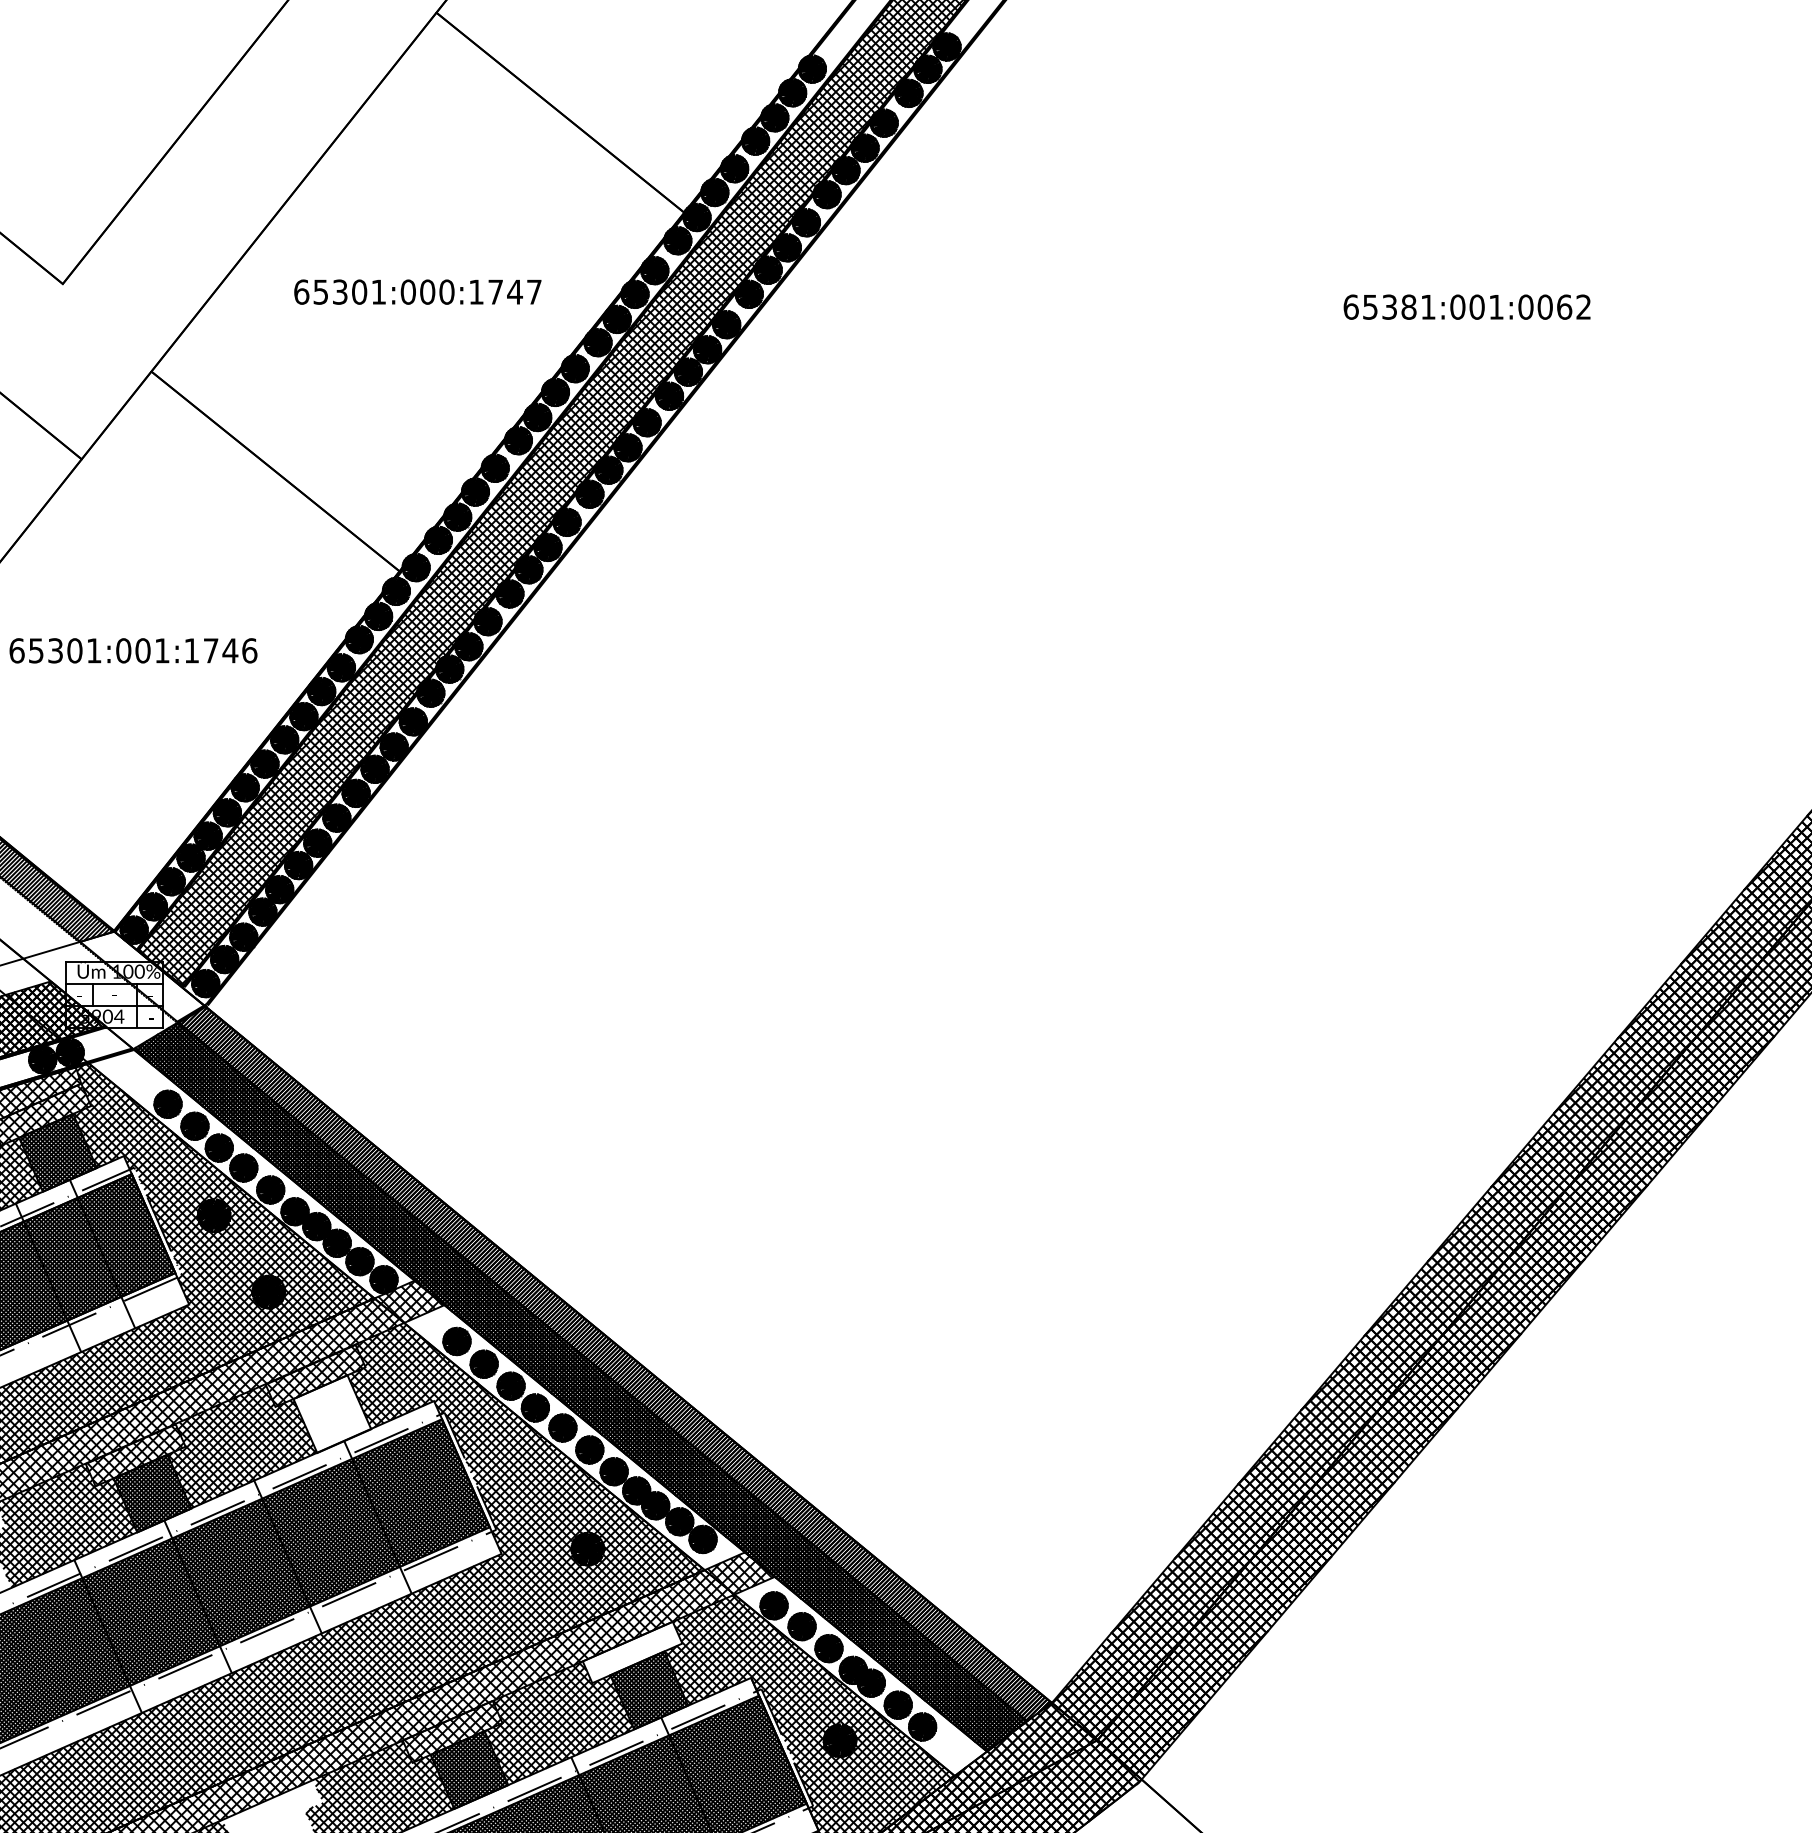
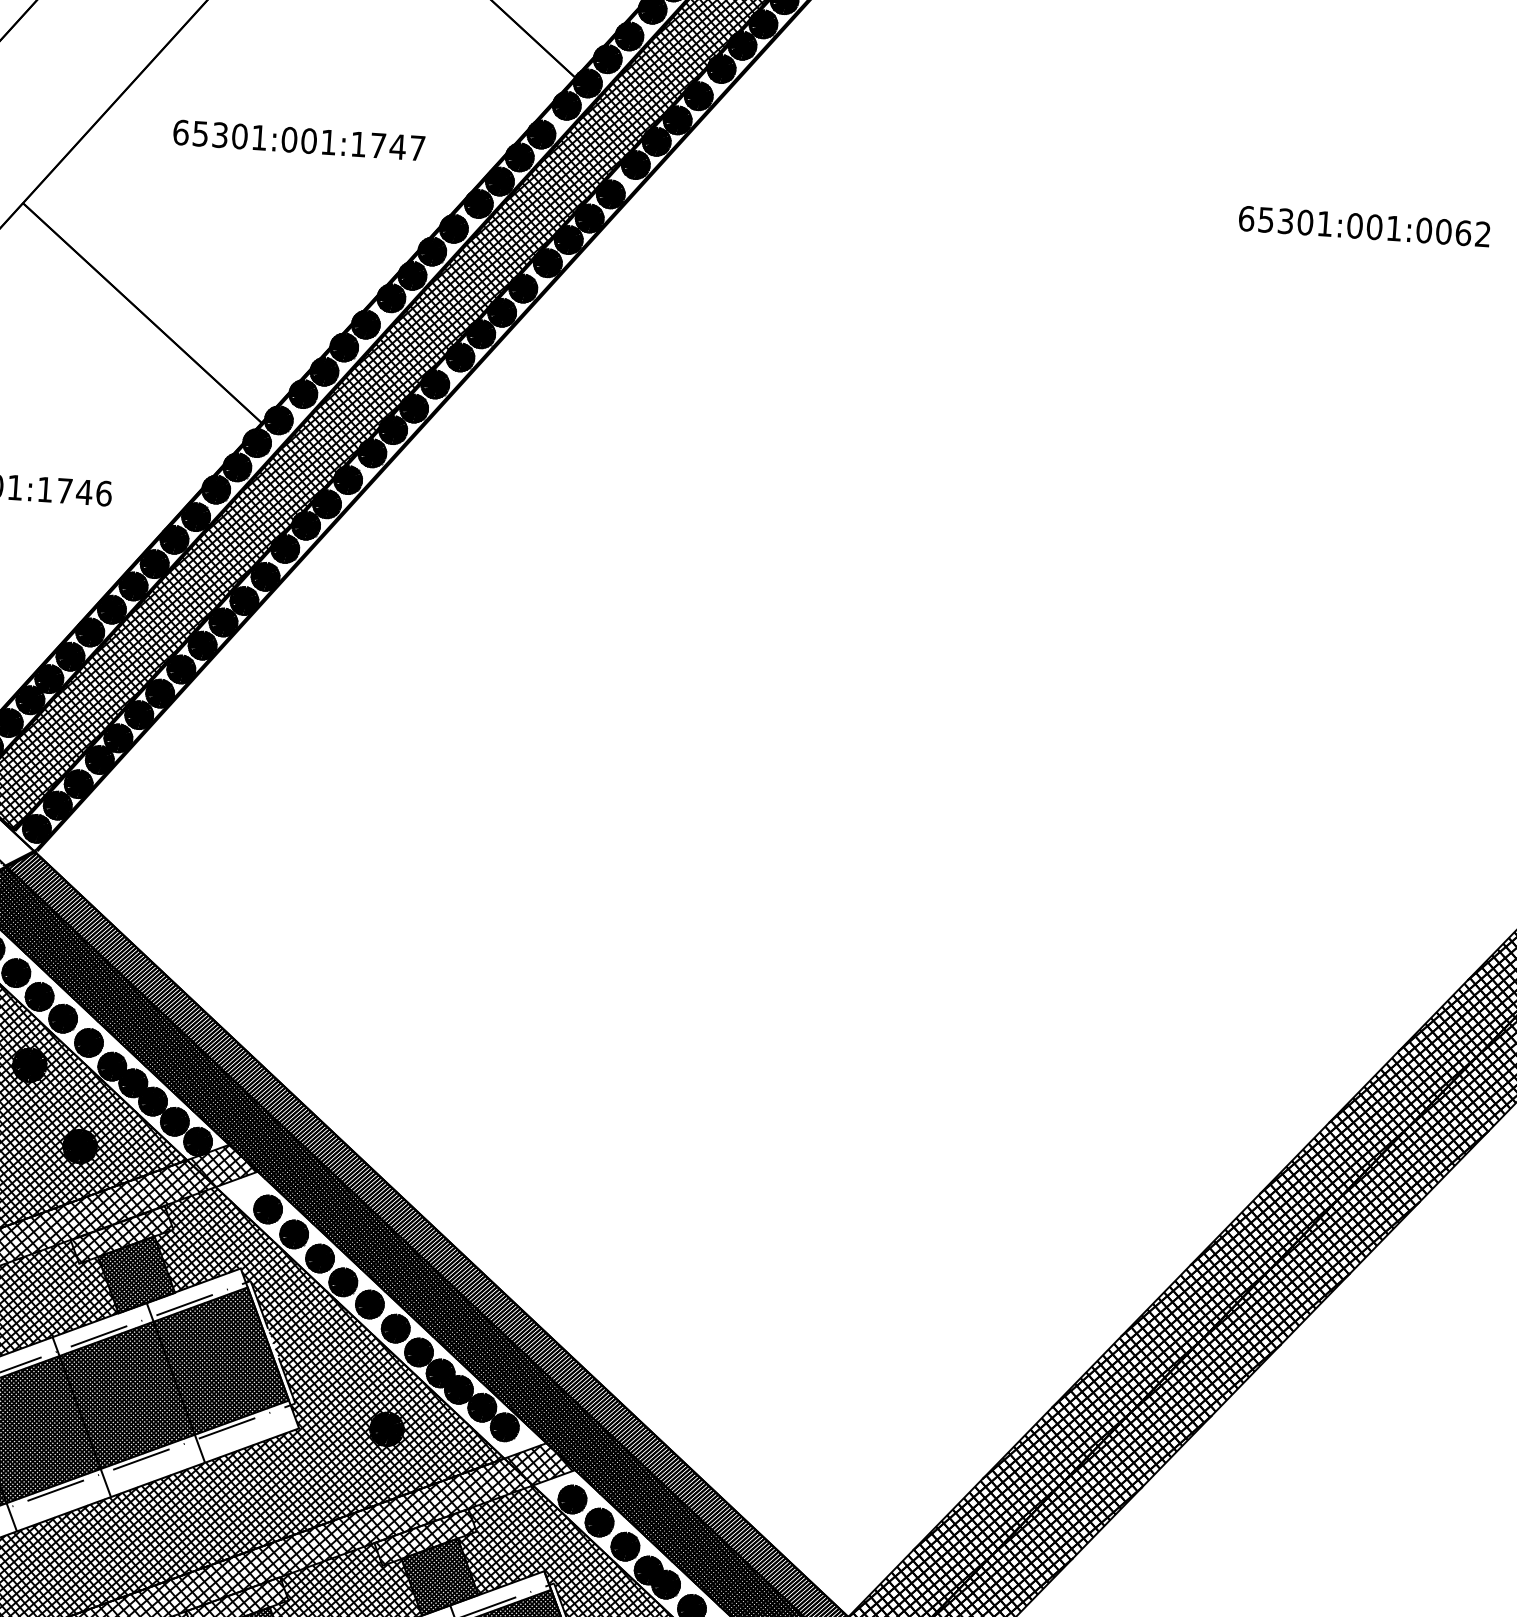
text: (446, 291) -> (328, 141), 65301:000:1747 -> 65301:001:1747
text: (1408, 307) -> (1304, 222), 65381:001:0062 -> 65301:001:0062
hatch: (331, 1413) -> (135, 1274), added
hatch: (632, 1652) -> (425, 1537), added

